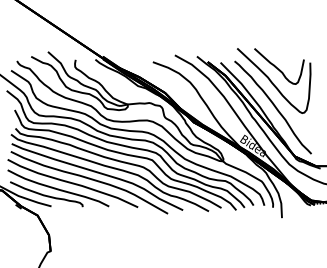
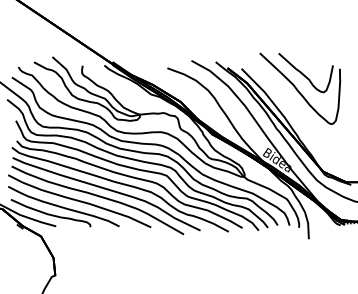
curve: (273, 106) -> (299, 116), removed

